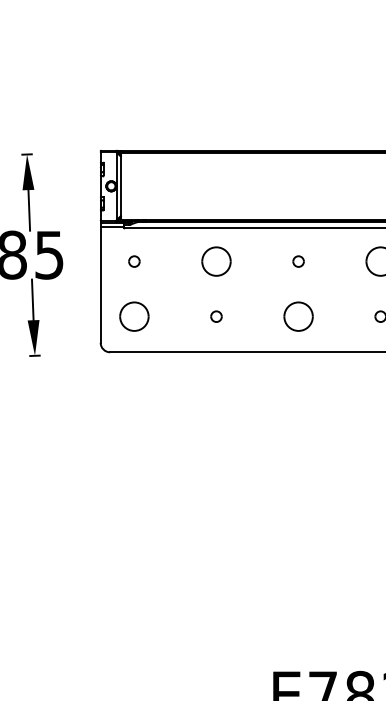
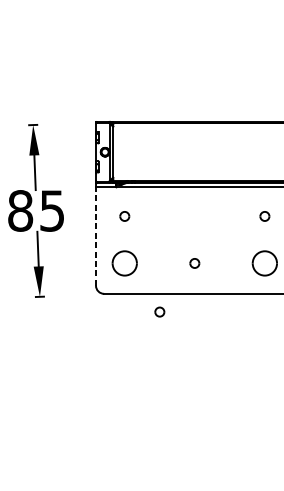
part: (216, 261) -> (194, 216), removed
line: (100, 284) -> (95, 235), solid -> dashed
part: (175, 373) -> (159, 311), added

